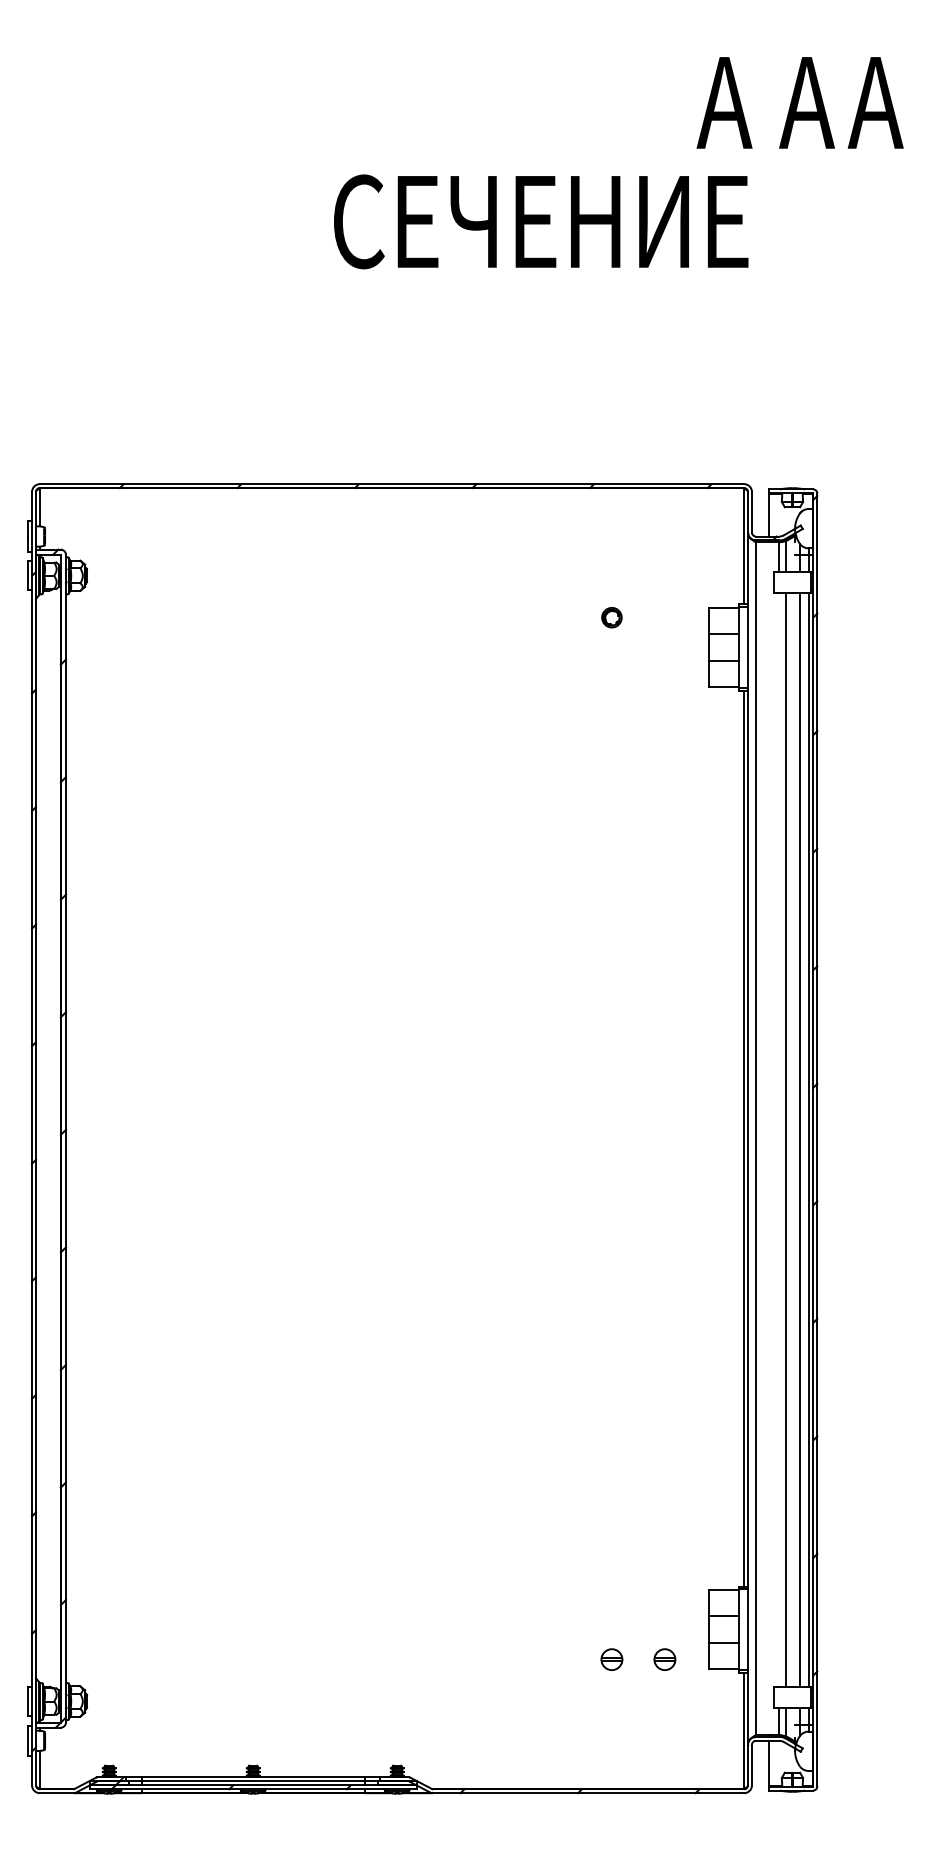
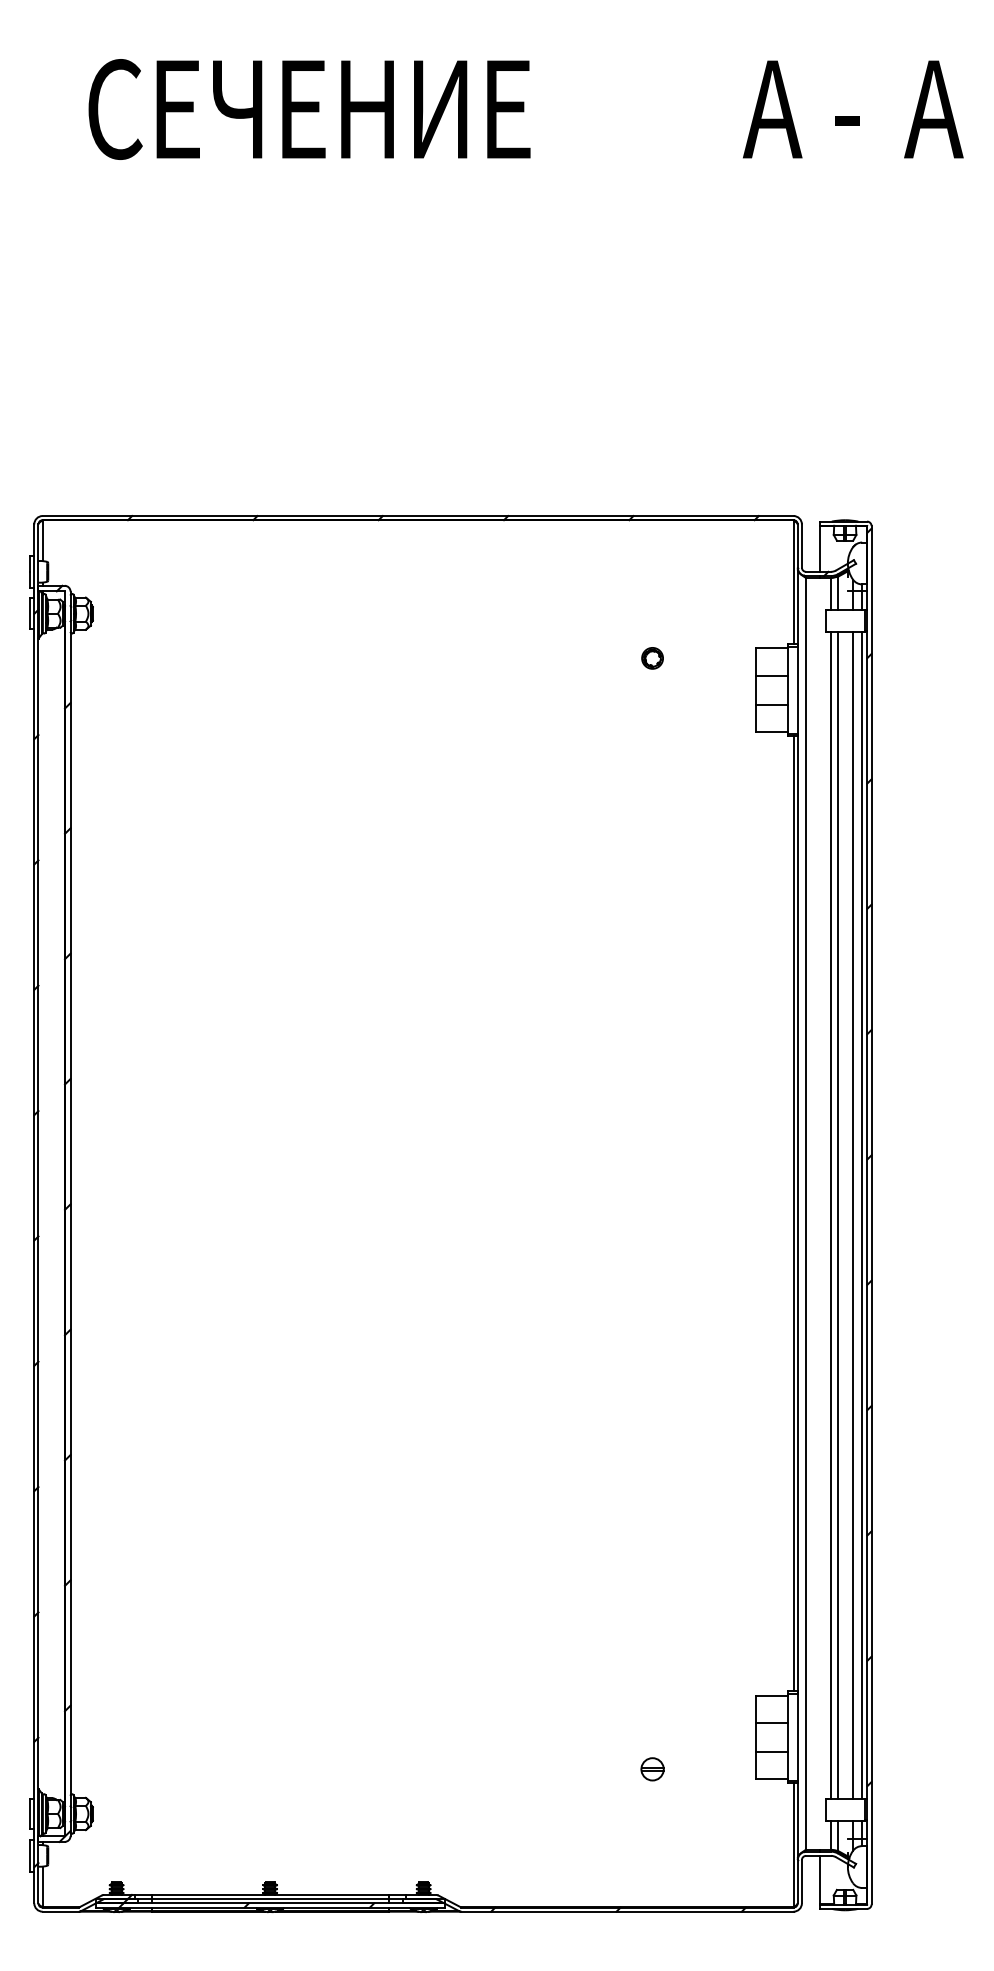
text: (806, 102) -> (860, 109), А -> -
text: (541, 221) -> (309, 109), moved
line: (779, 1139) -> (831, 1214), added
part: (664, 1659) -> (708, 1769), removed

